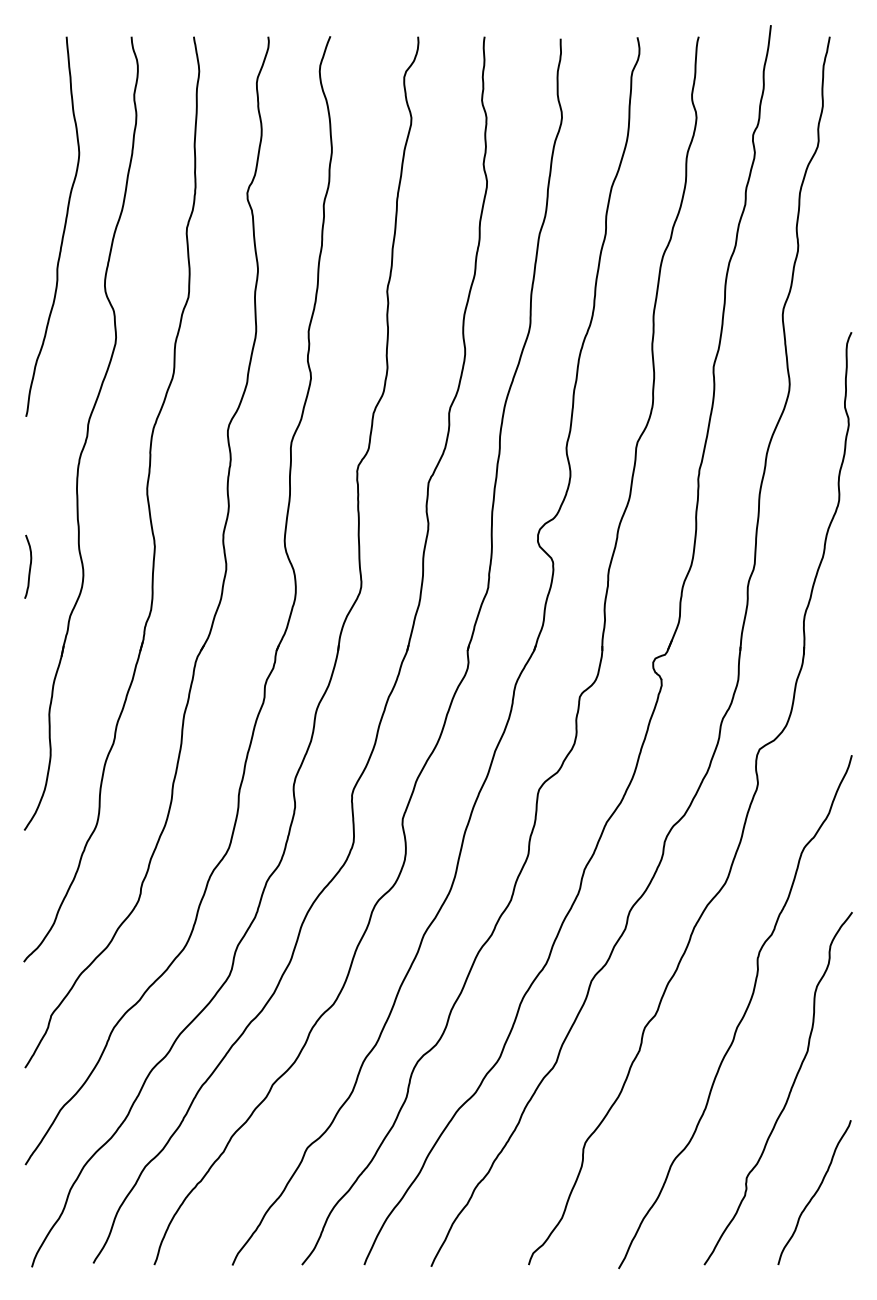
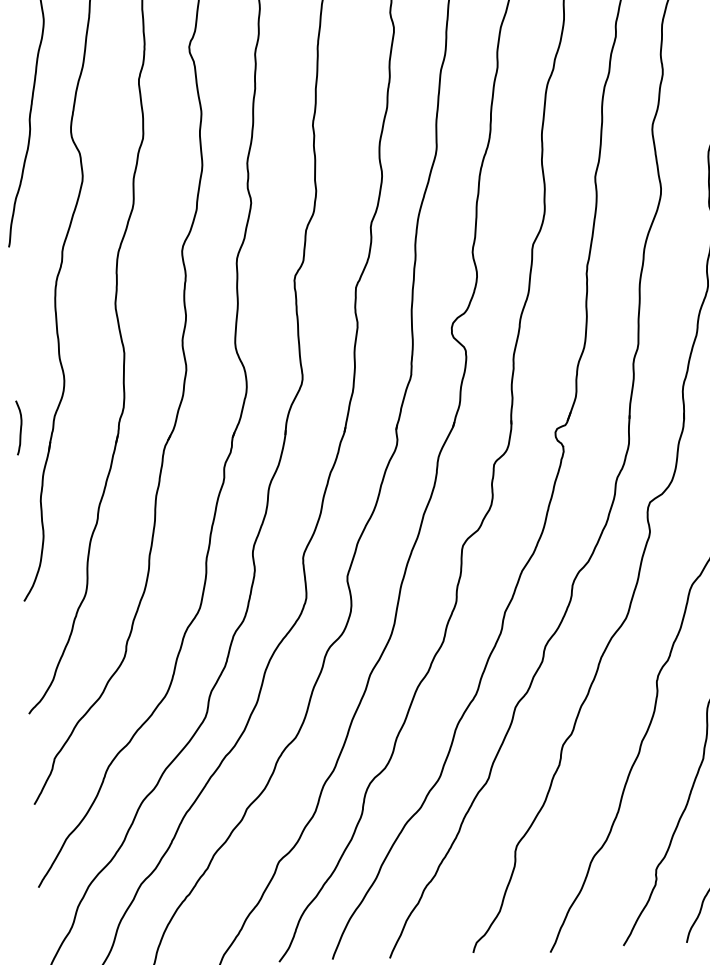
curve: (29, 566) -> (20, 427), moved

